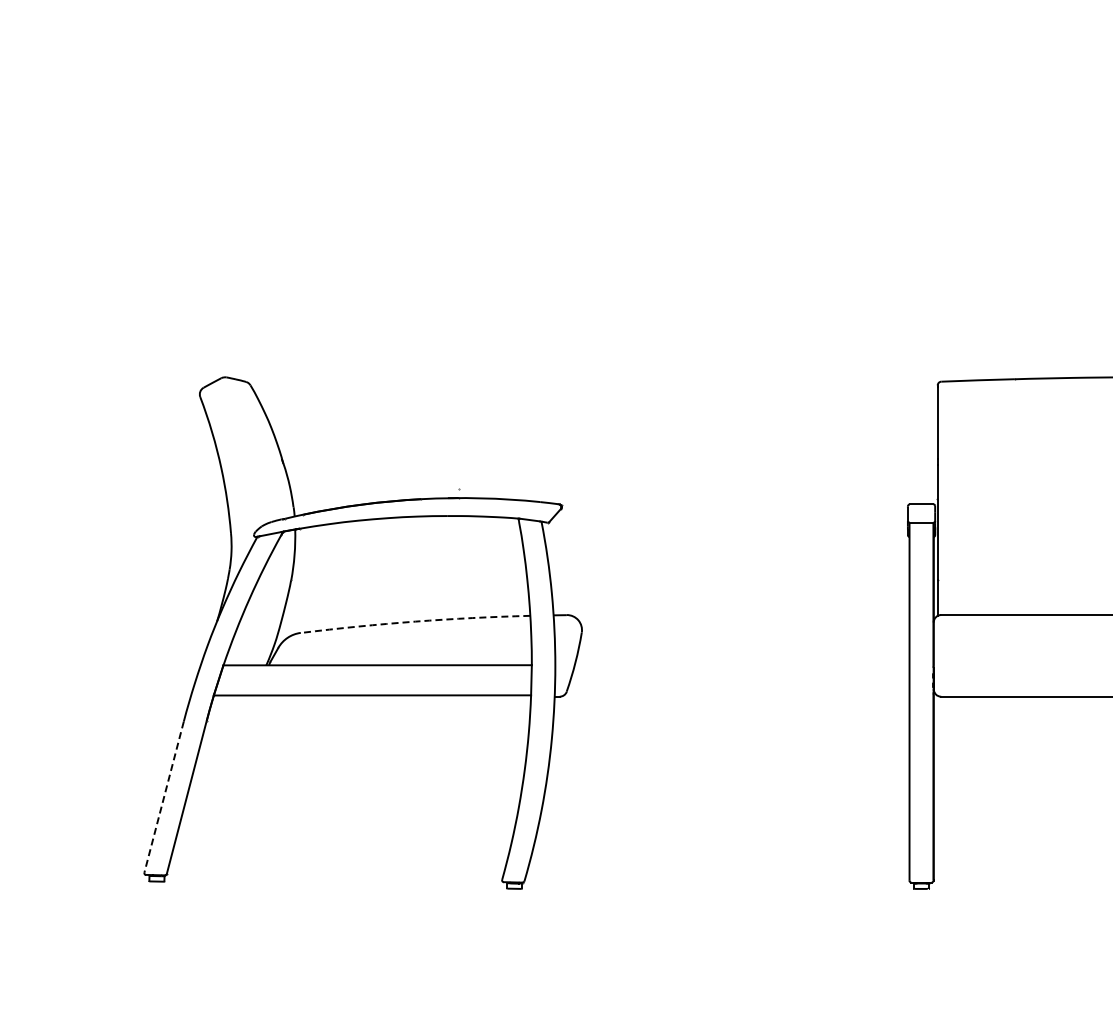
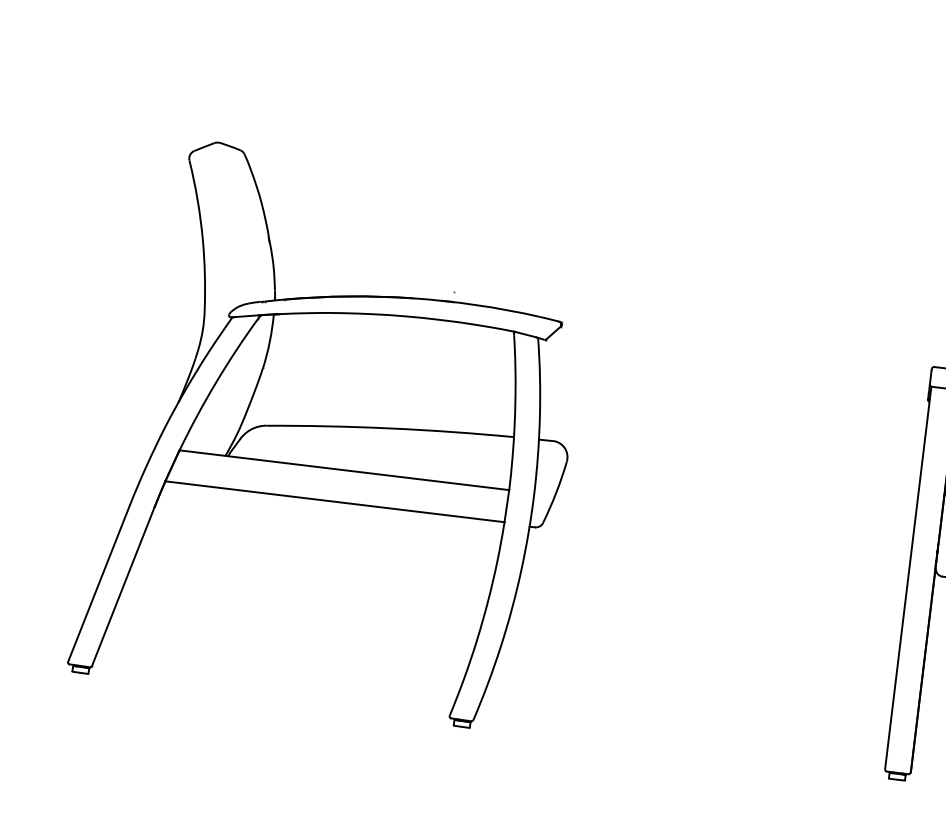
arc: (415, 621) -> (390, 428), dashed -> solid
line: (163, 797) -> (98, 583), dashed -> solid

